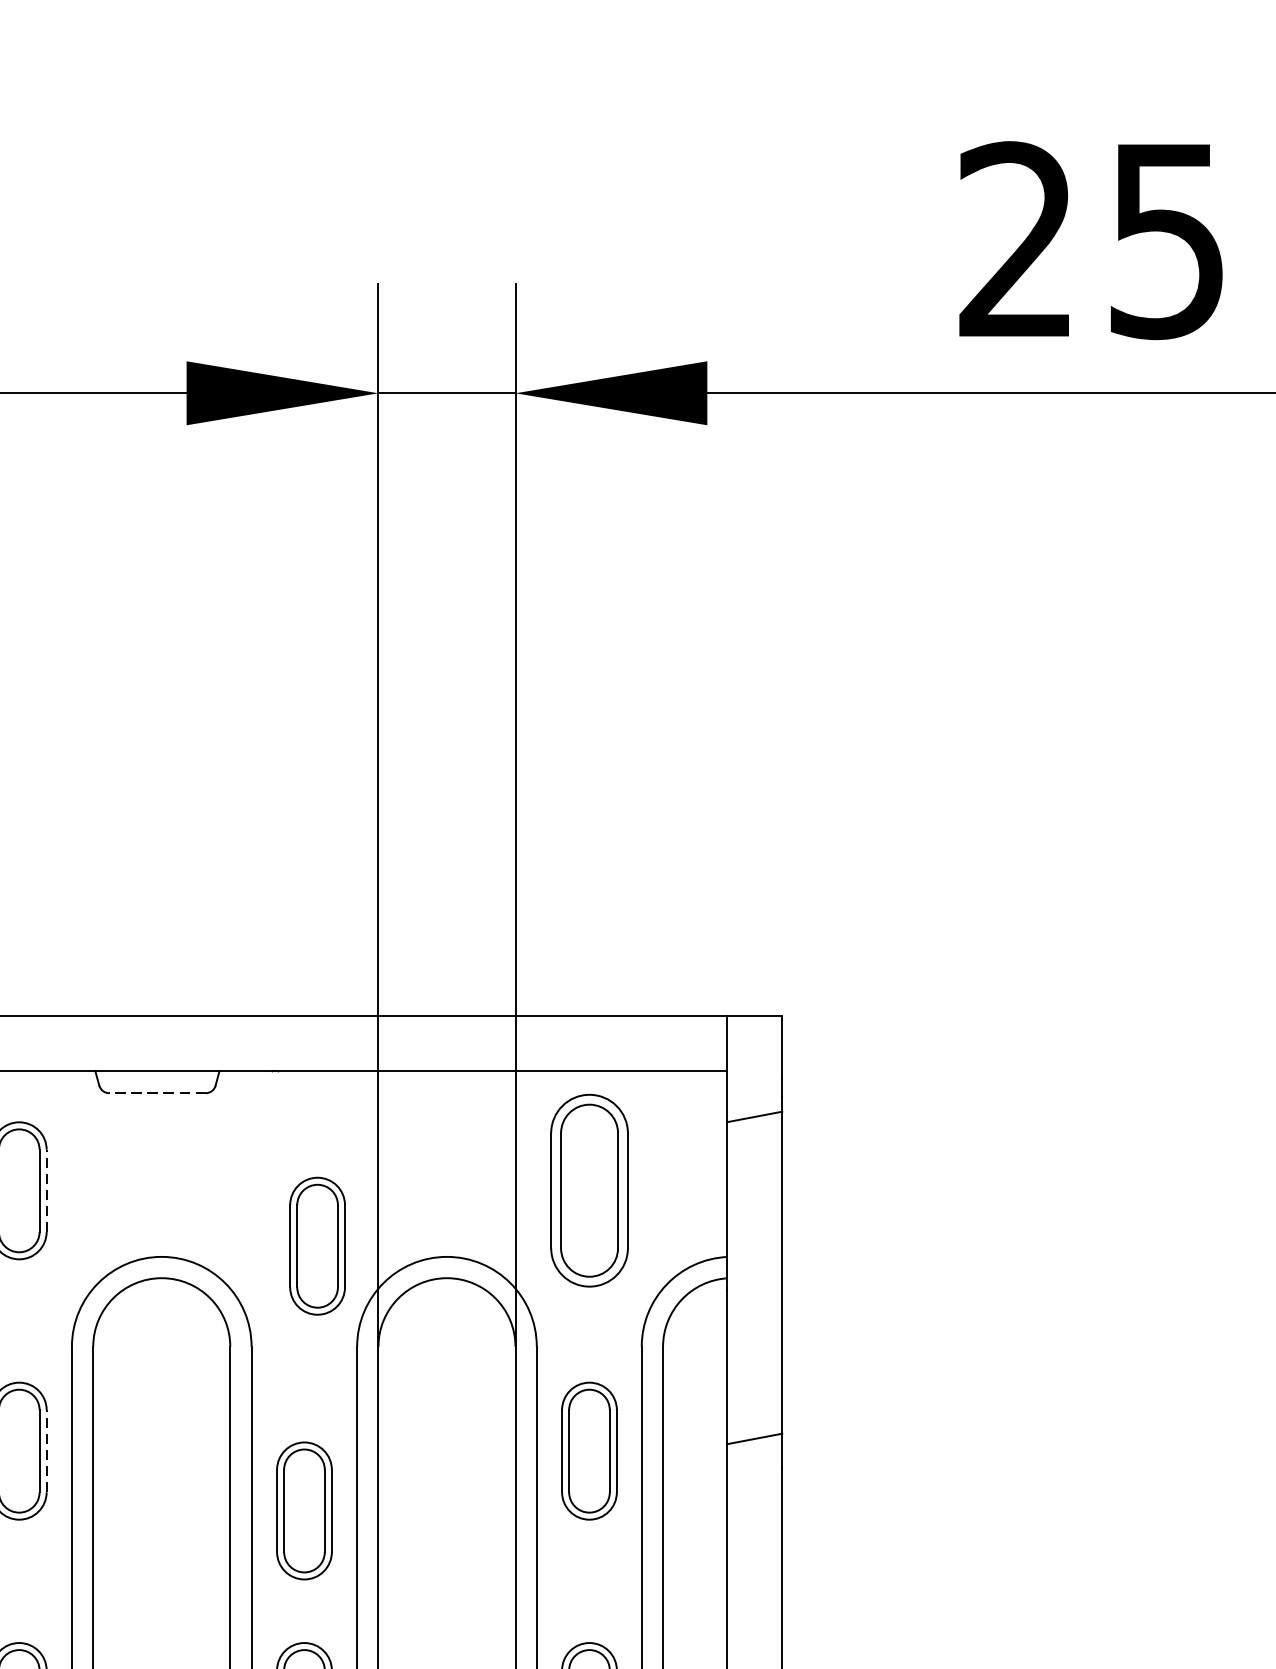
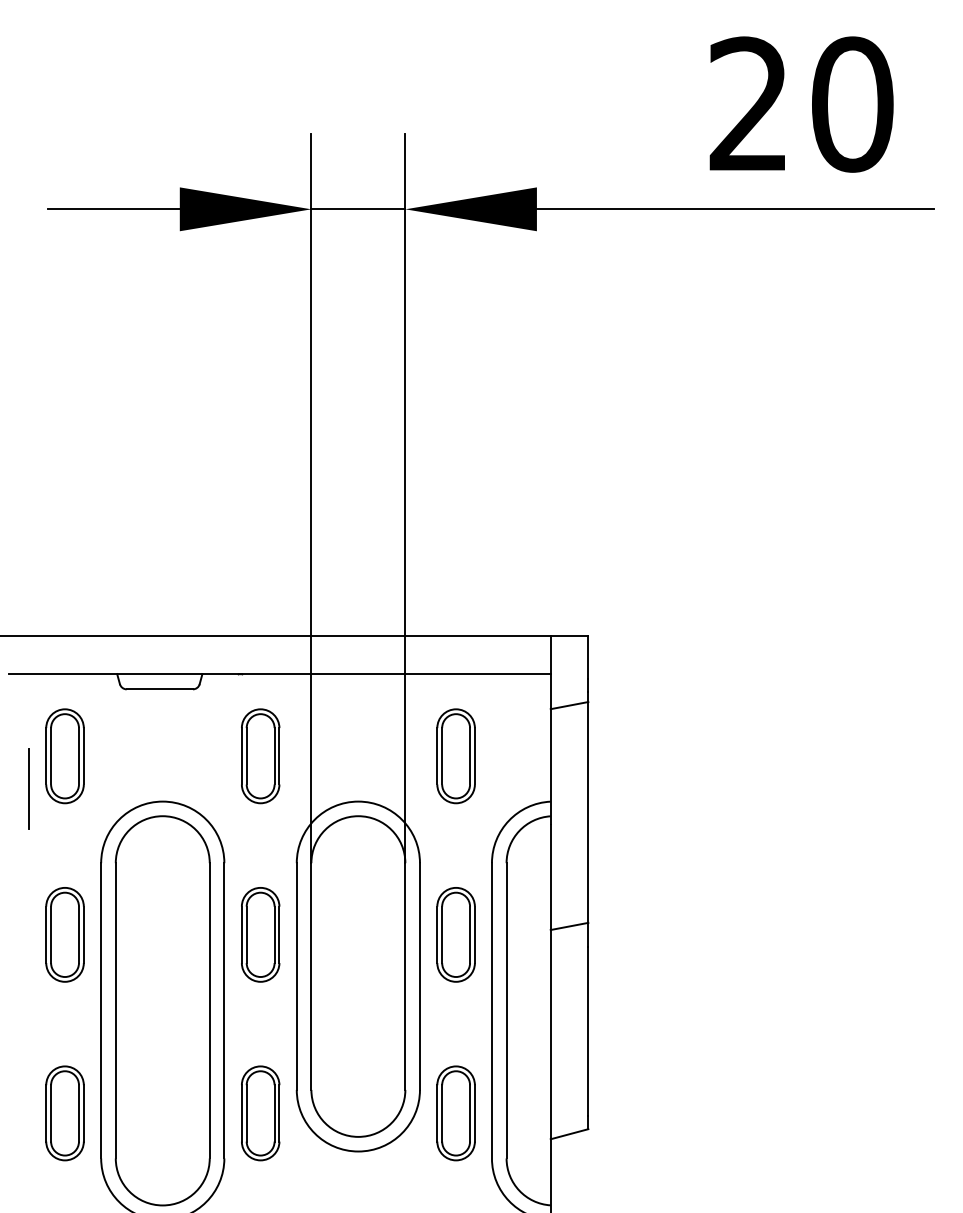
text: (1167, 240) -> (852, 104), 25 -> 20
line: (156, 1093) -> (159, 689), dashed -> solid
line: (46, 1189) -> (83, 755), dashed -> solid
part: (588, 1191) -> (455, 756), size x0.71
part: (317, 1246) -> (260, 756), moved
line: (46, 1450) -> (83, 934), dashed -> solid
part: (304, 1510) -> (260, 934), moved

